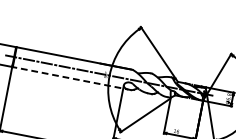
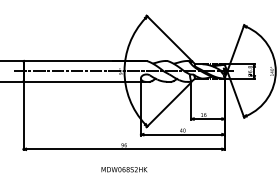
line: (72, 78) -> (87, 81), dashed -> solid

